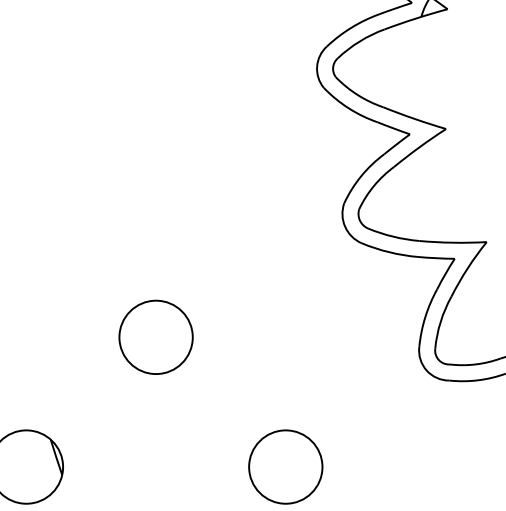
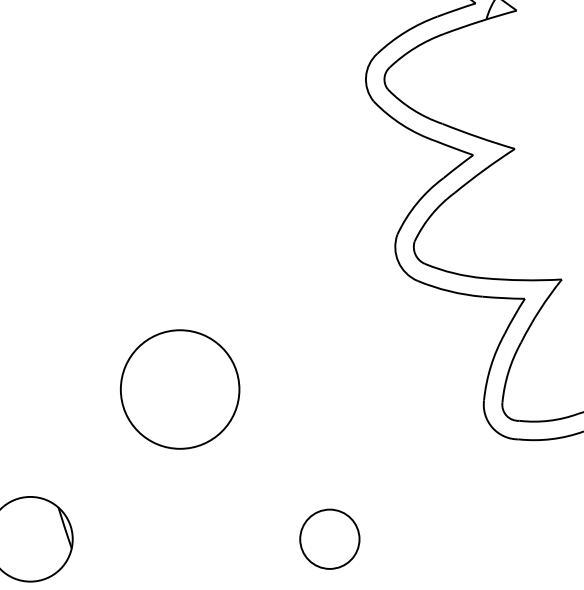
circle: (155, 337) -> (179, 389), size x1.4
circle: (285, 466) -> (329, 538), size x0.7

